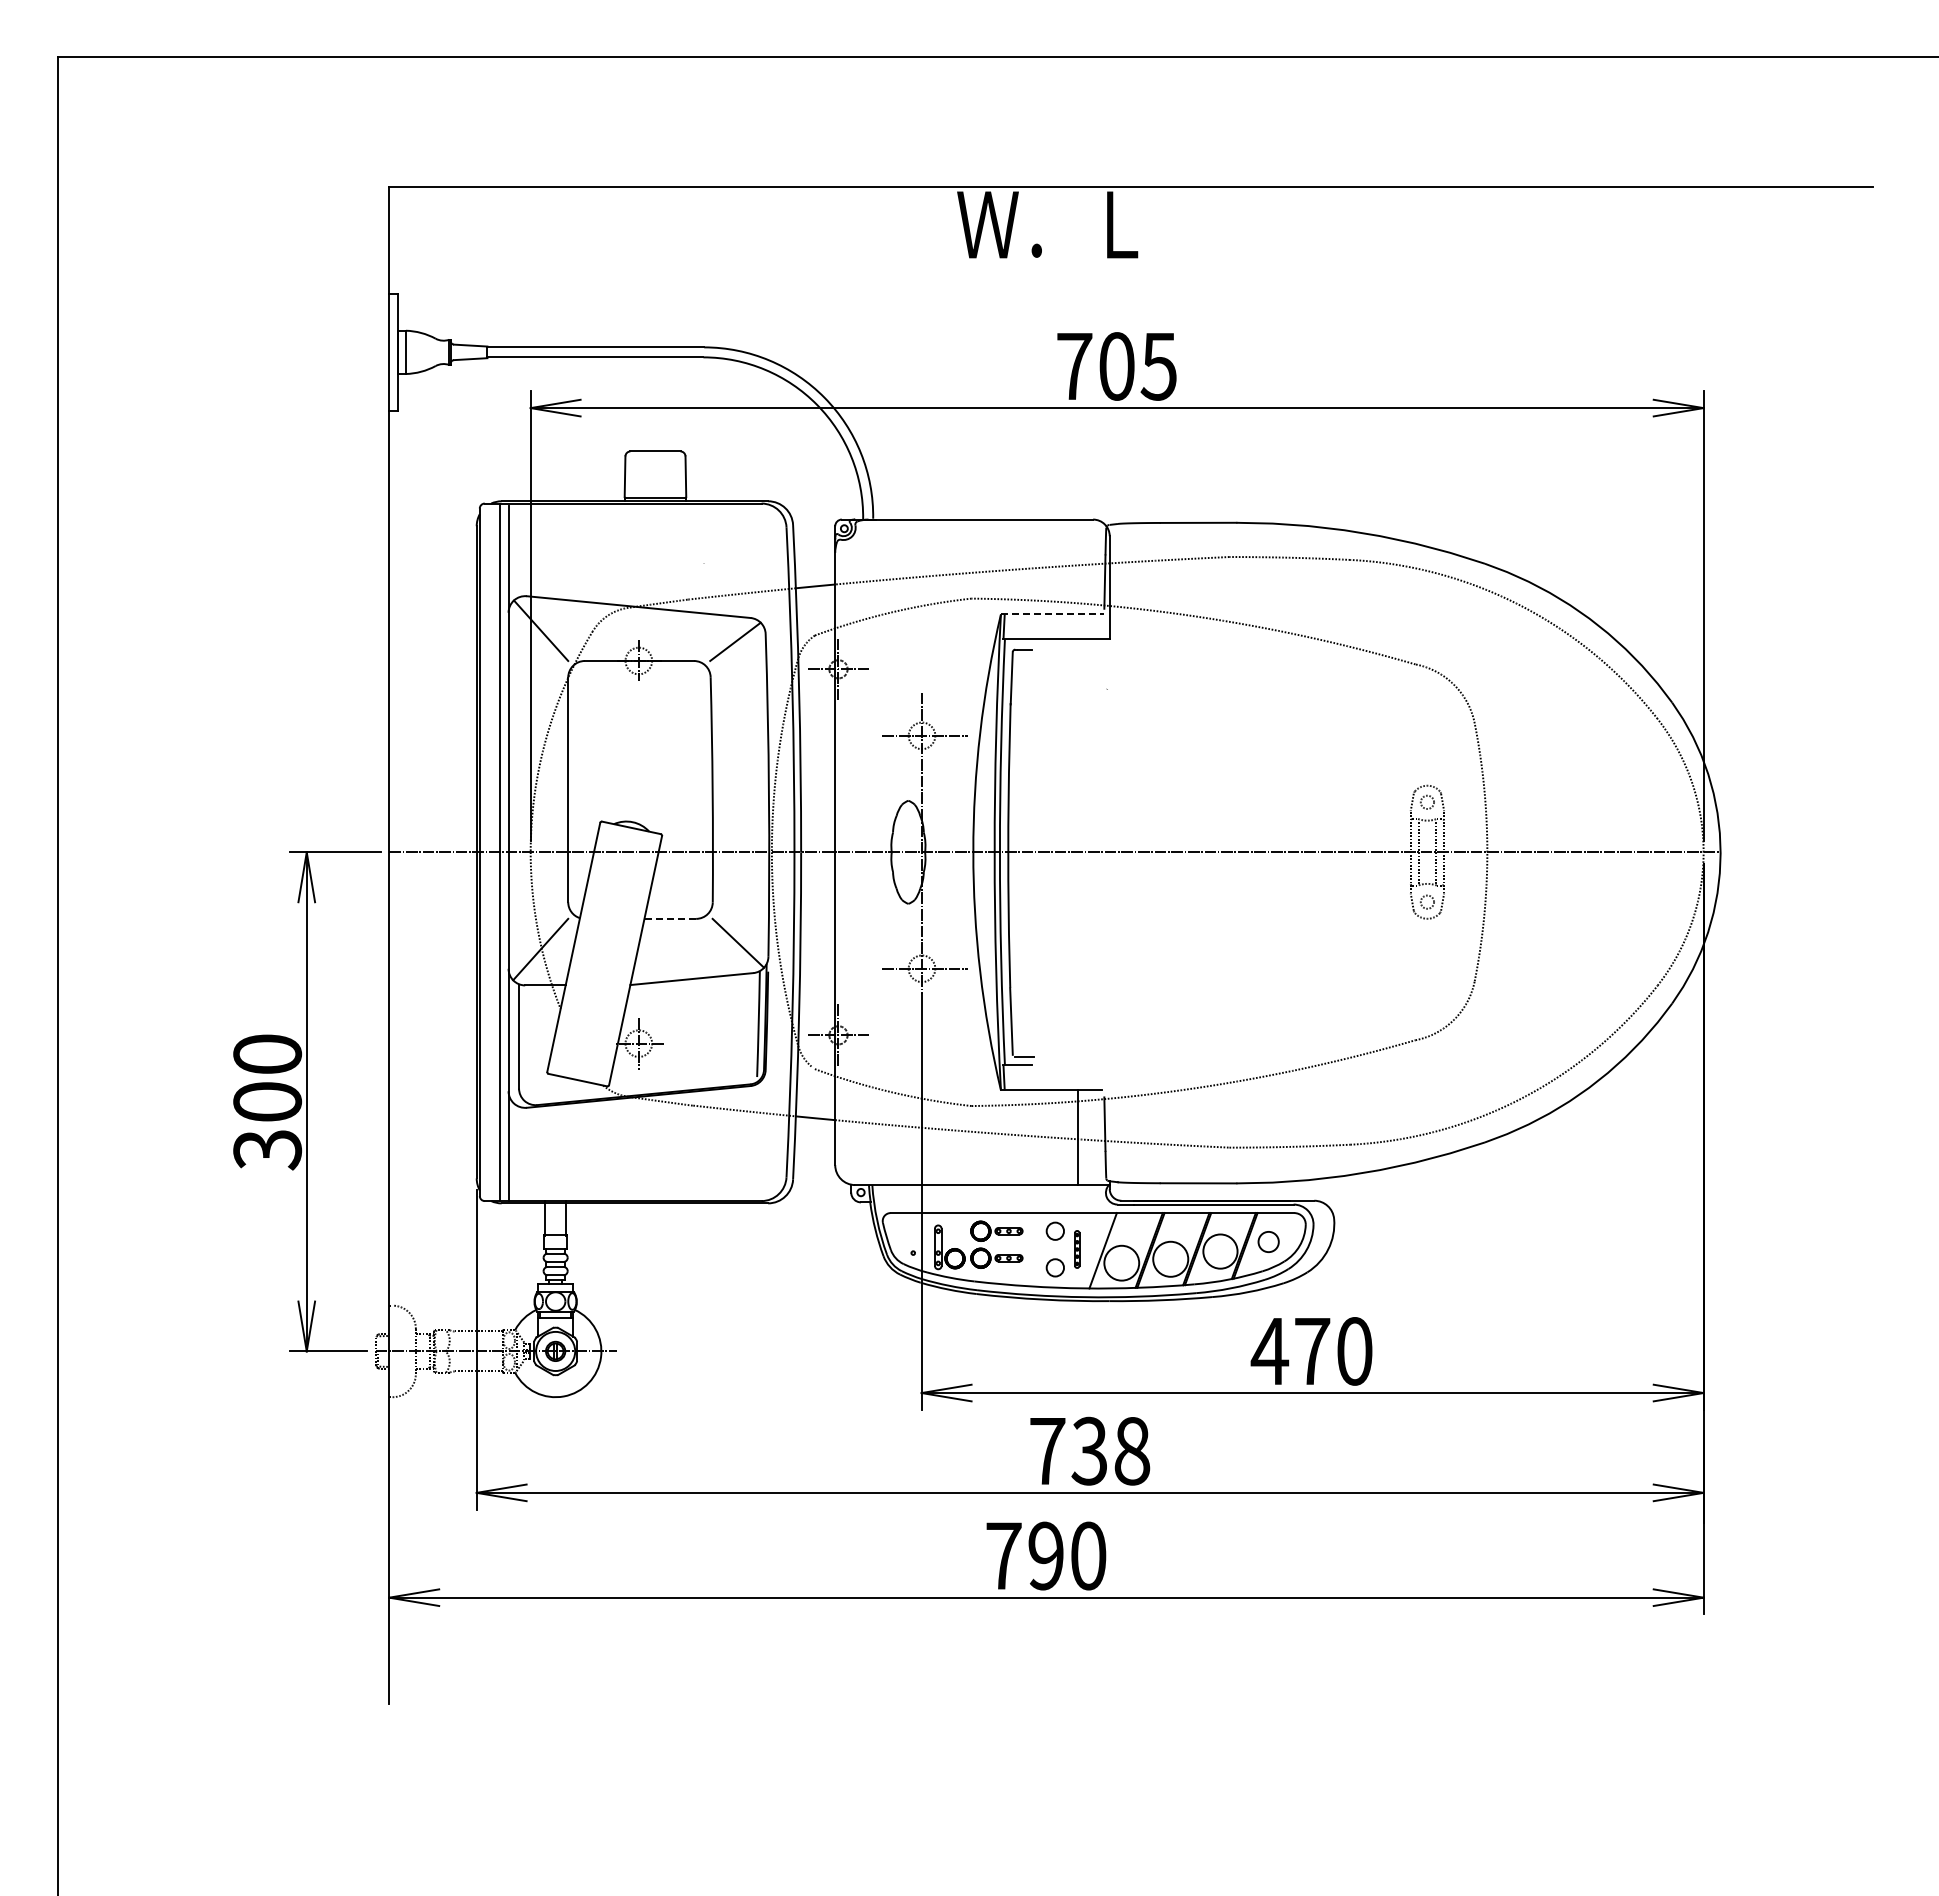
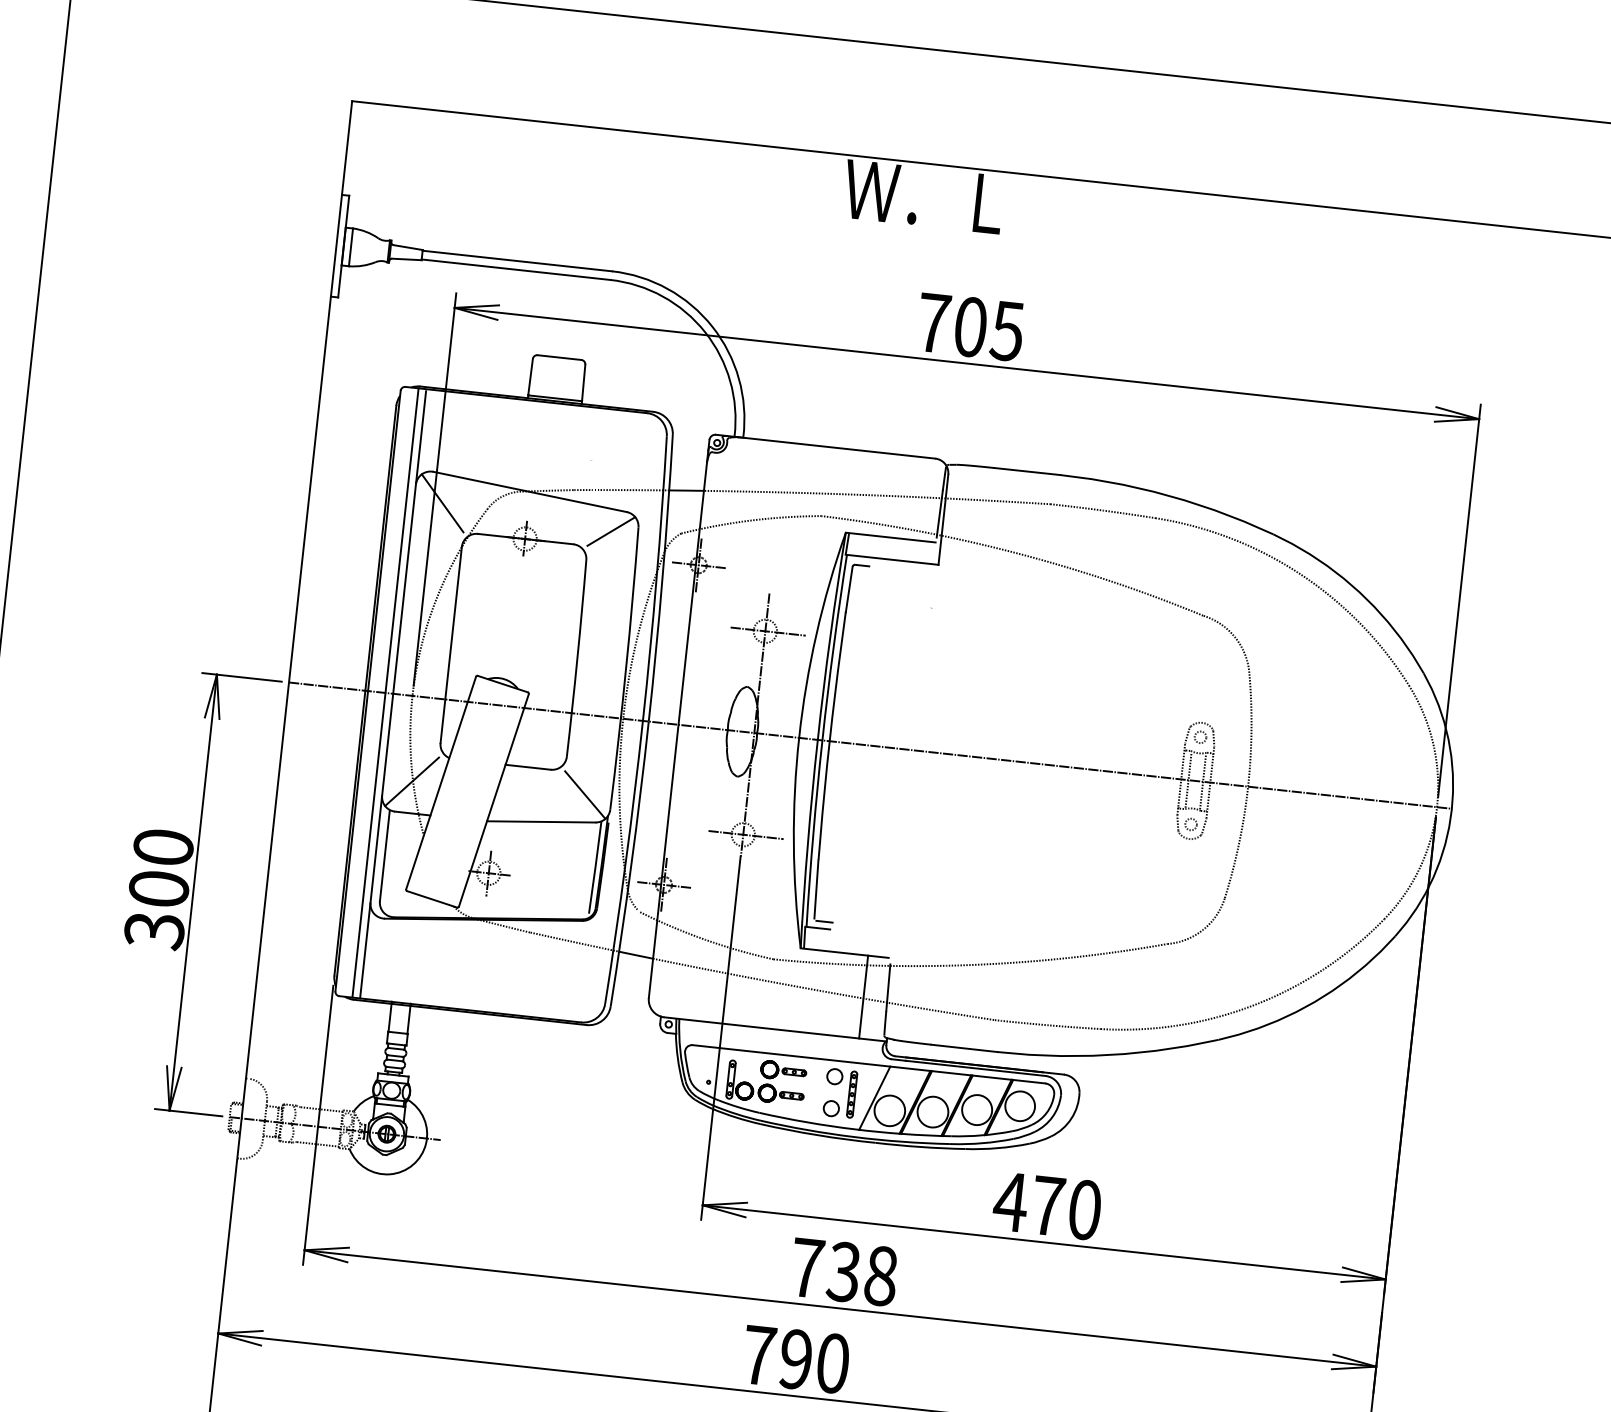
line: (1052, 614) -> (890, 537), dashed -> solid
line: (670, 918) -> (528, 766), dashed -> solid
circle: (1268, 1241) -> (1020, 1105), size x1.67
part: (1077, 1249) -> (852, 1094), size x1.43

